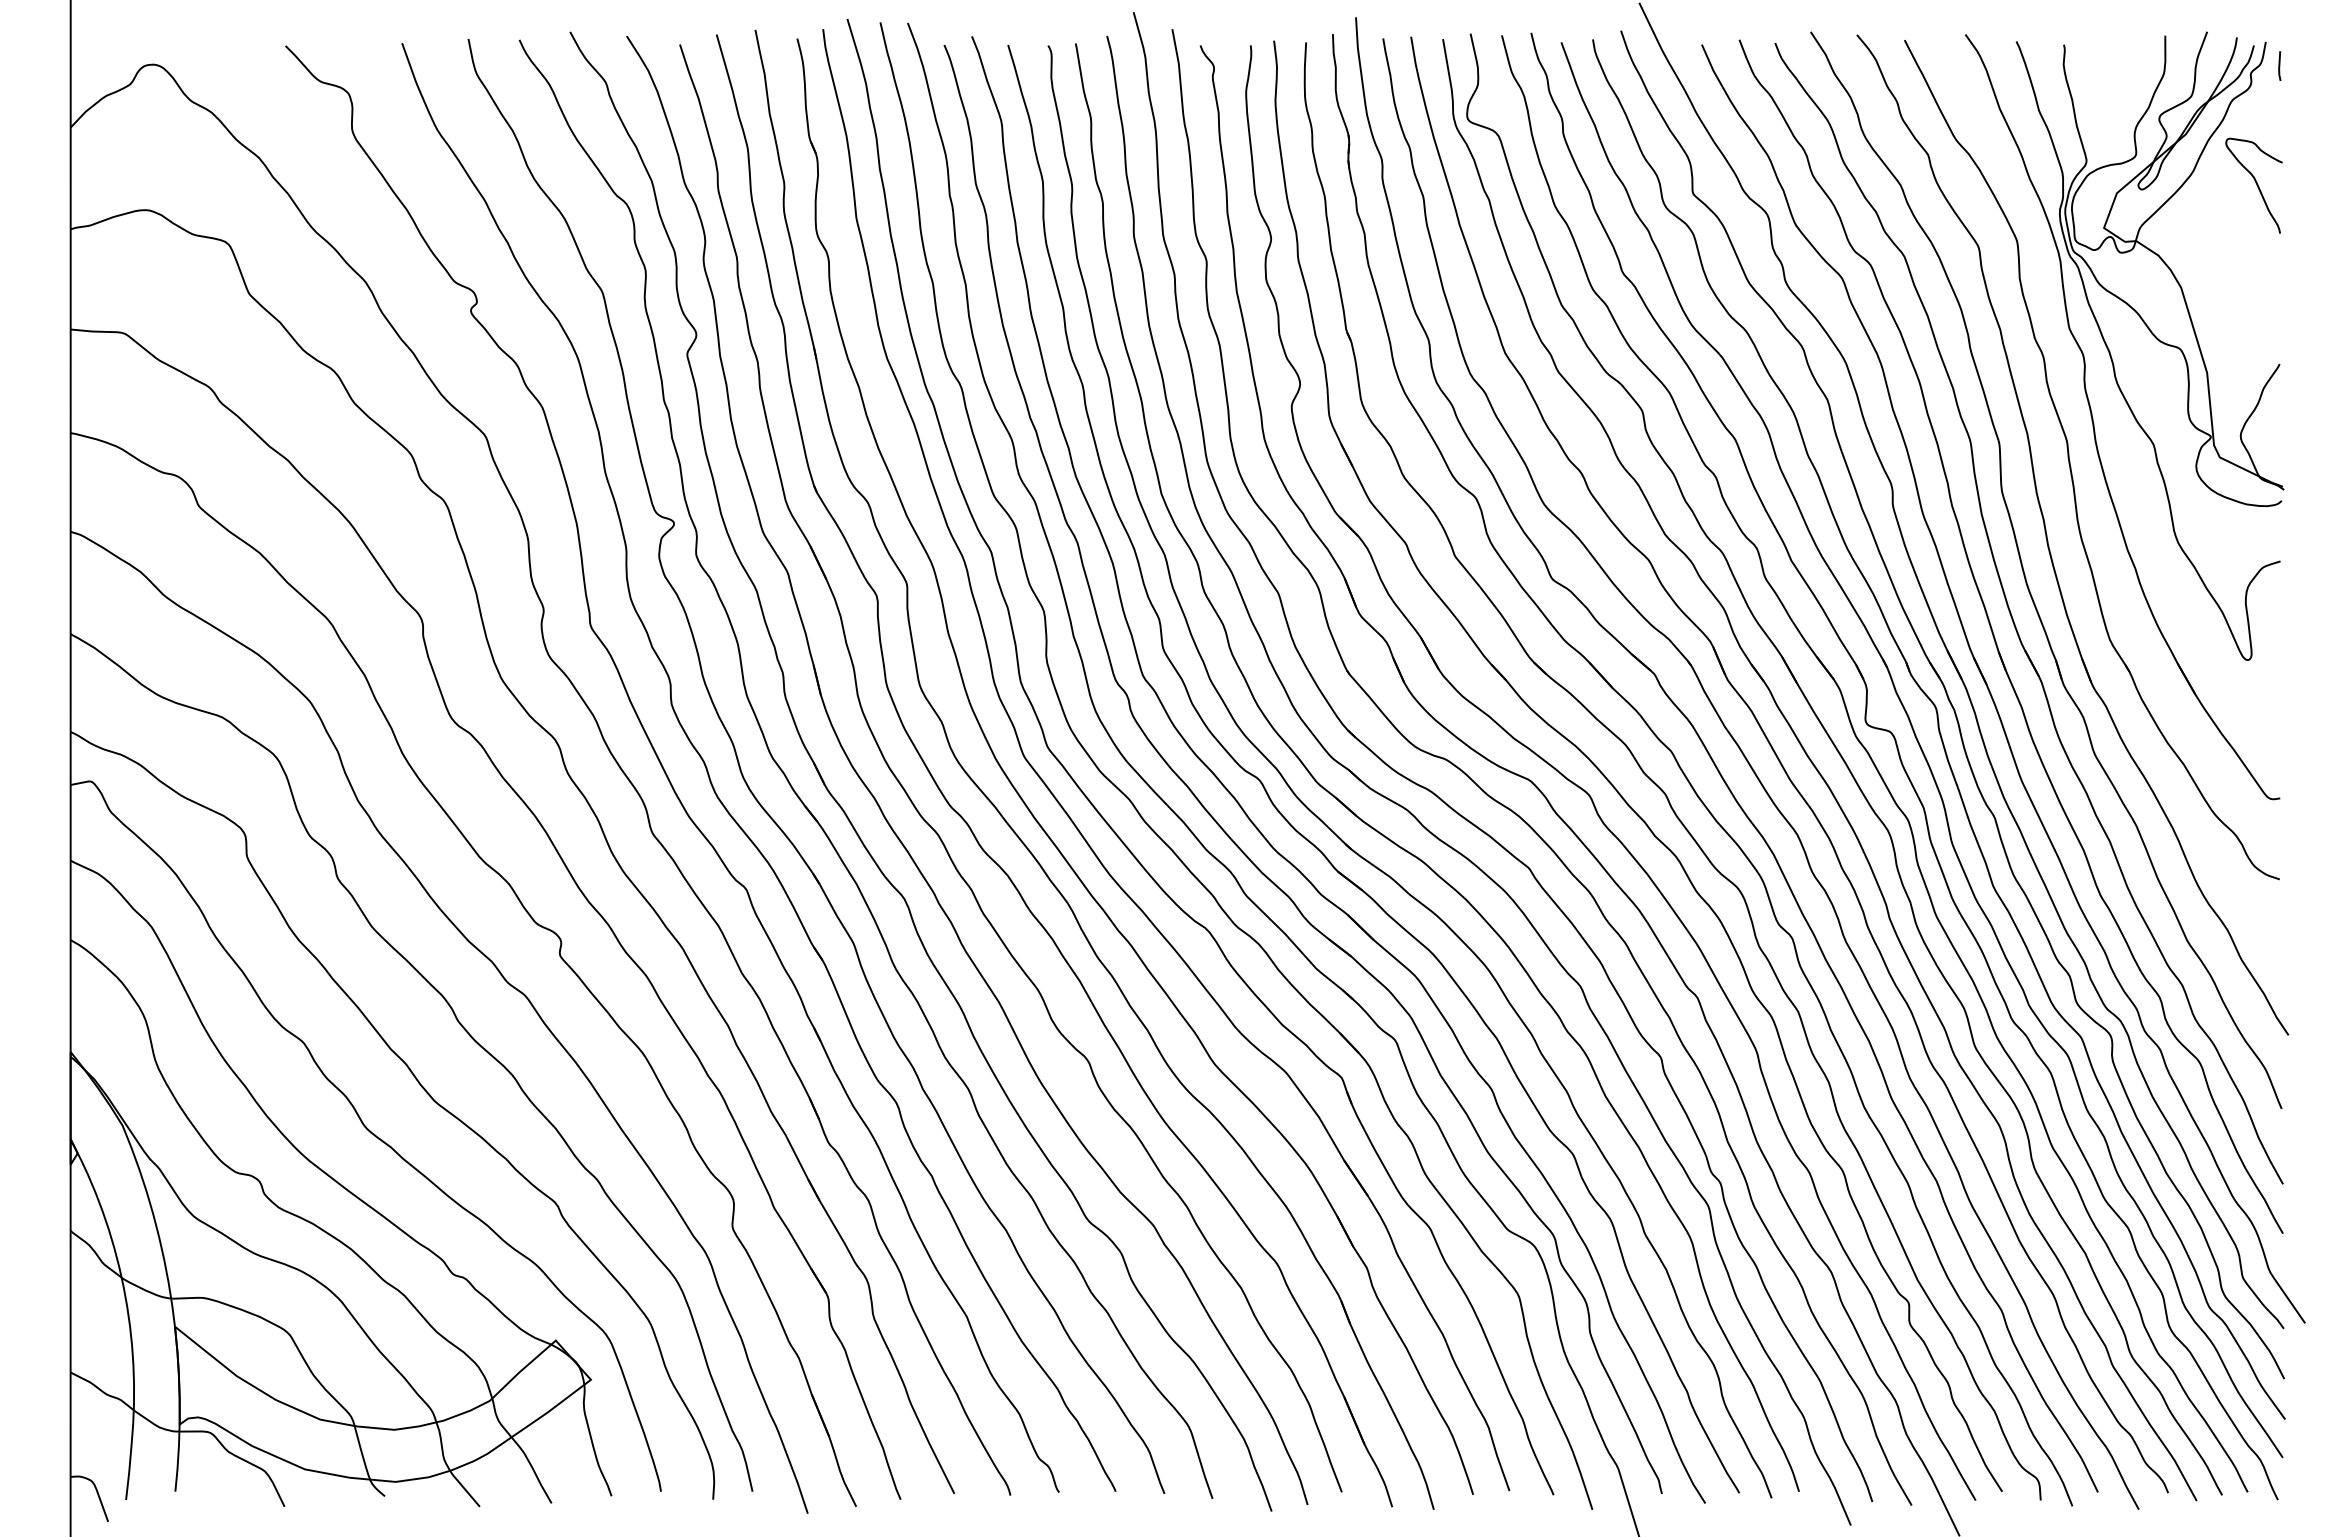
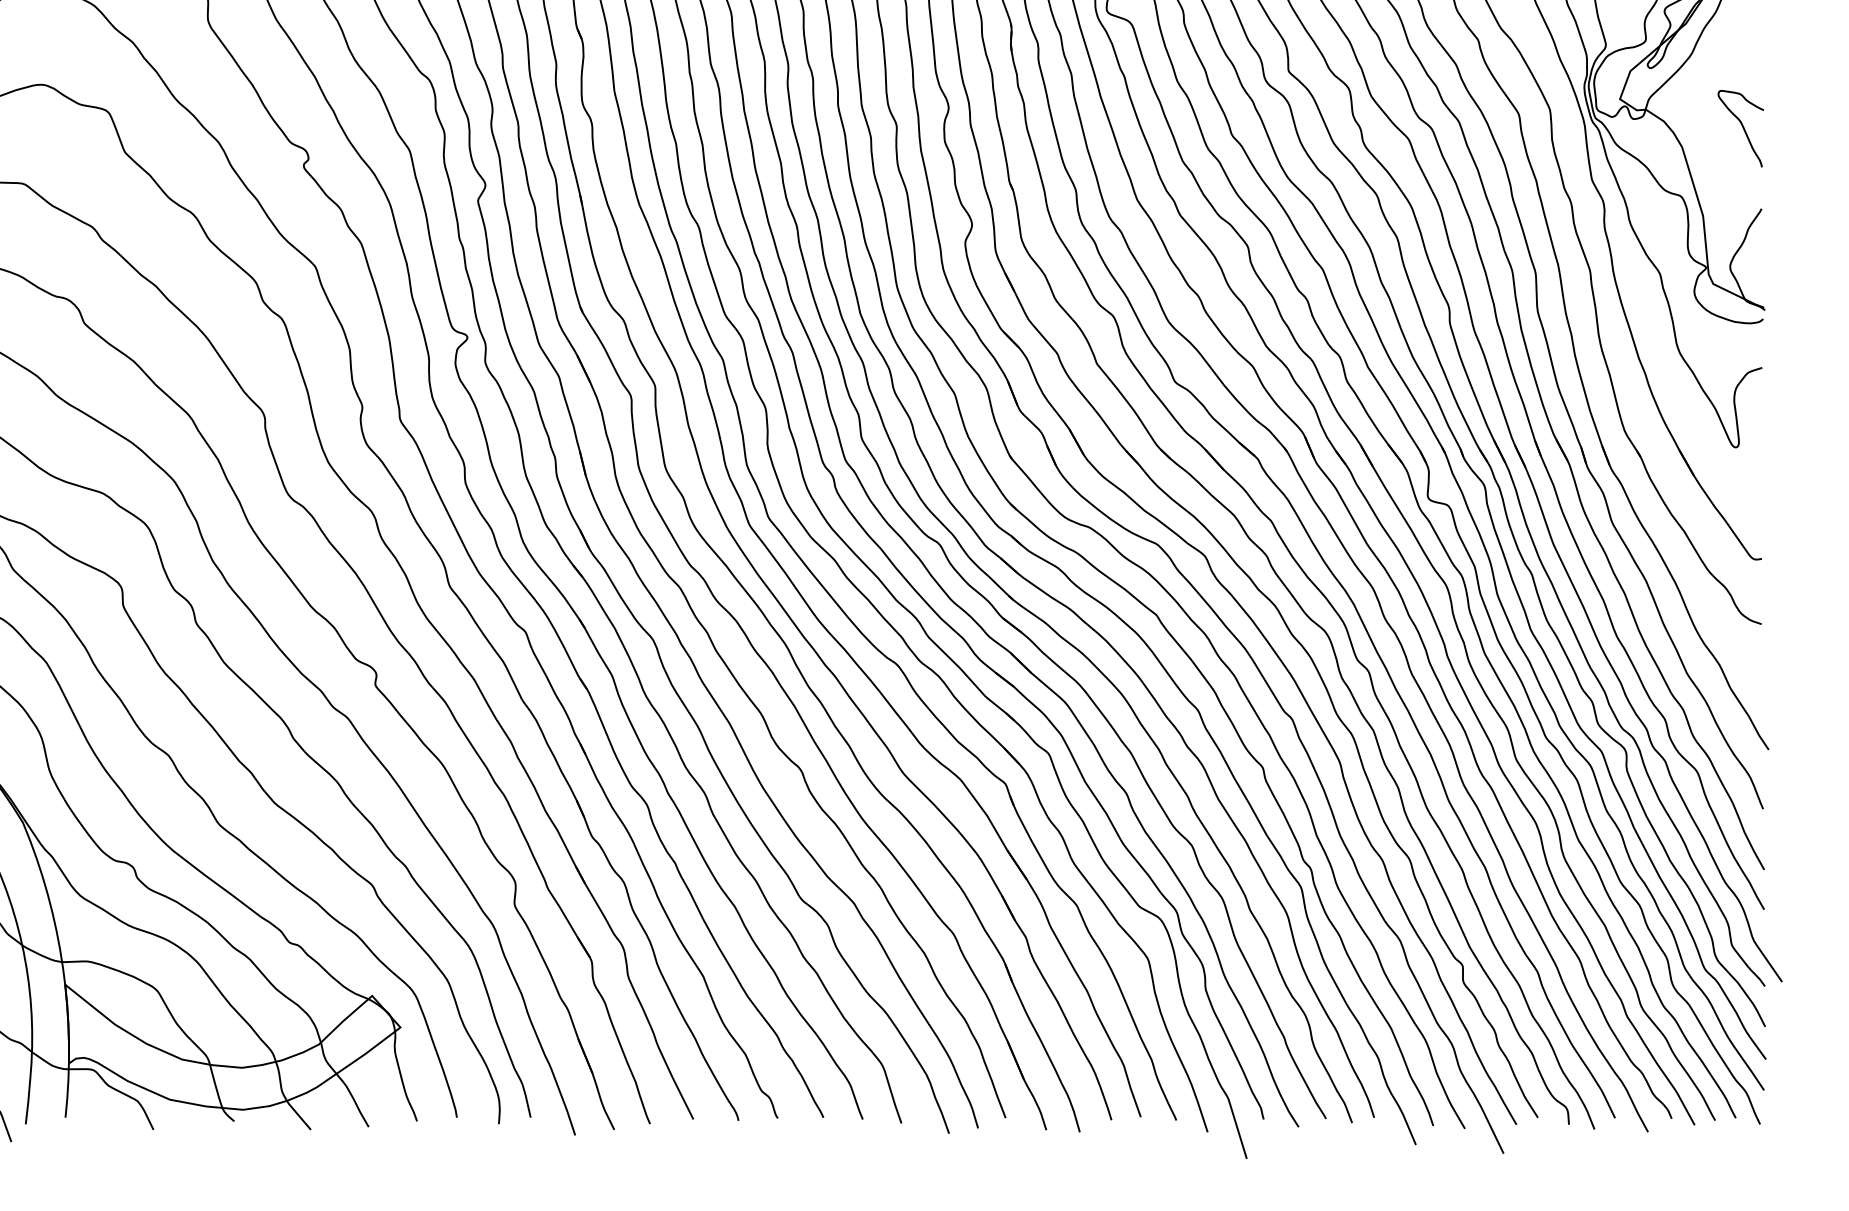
curve: (2255, 183) -> (1742, 126), moved

